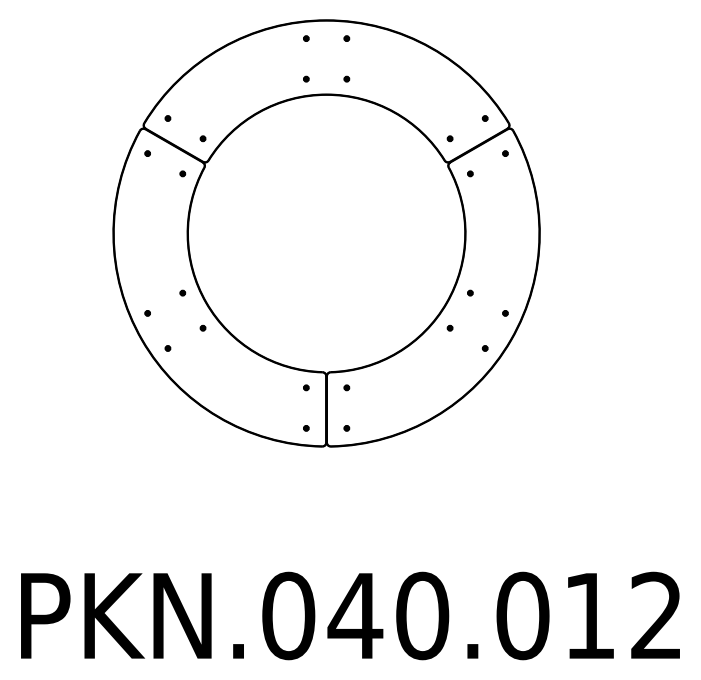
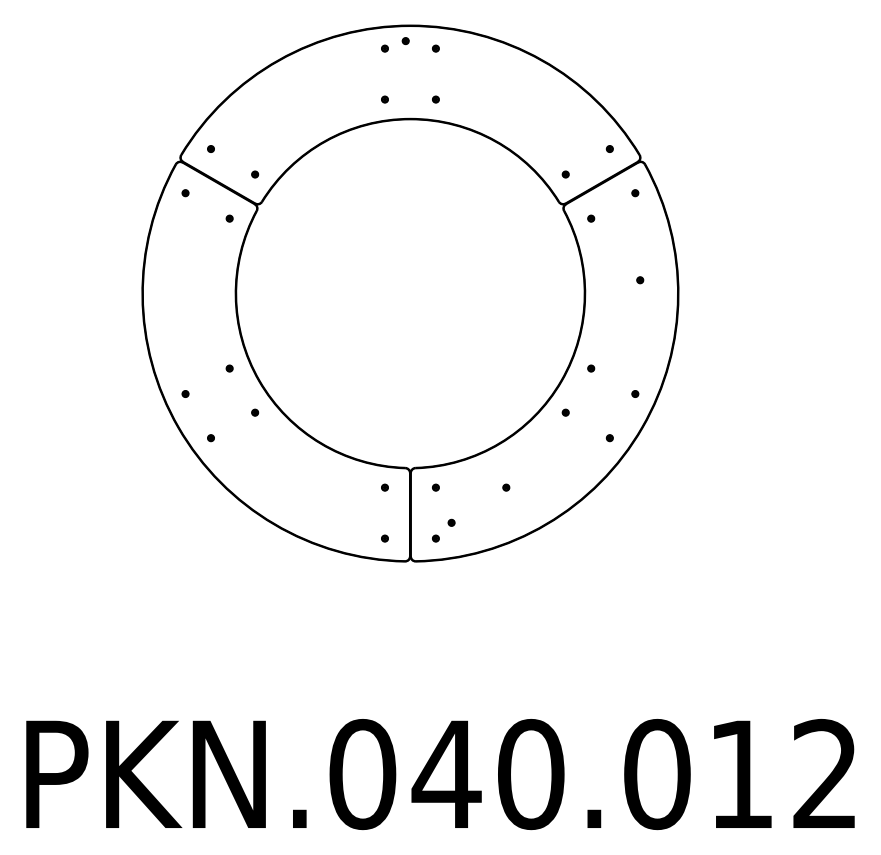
part: (322, 32) -> (405, 40), added
part: (509, 222) -> (640, 279), added
part: (402, 387) -> (505, 487), added
part: (359, 415) -> (451, 522), added

